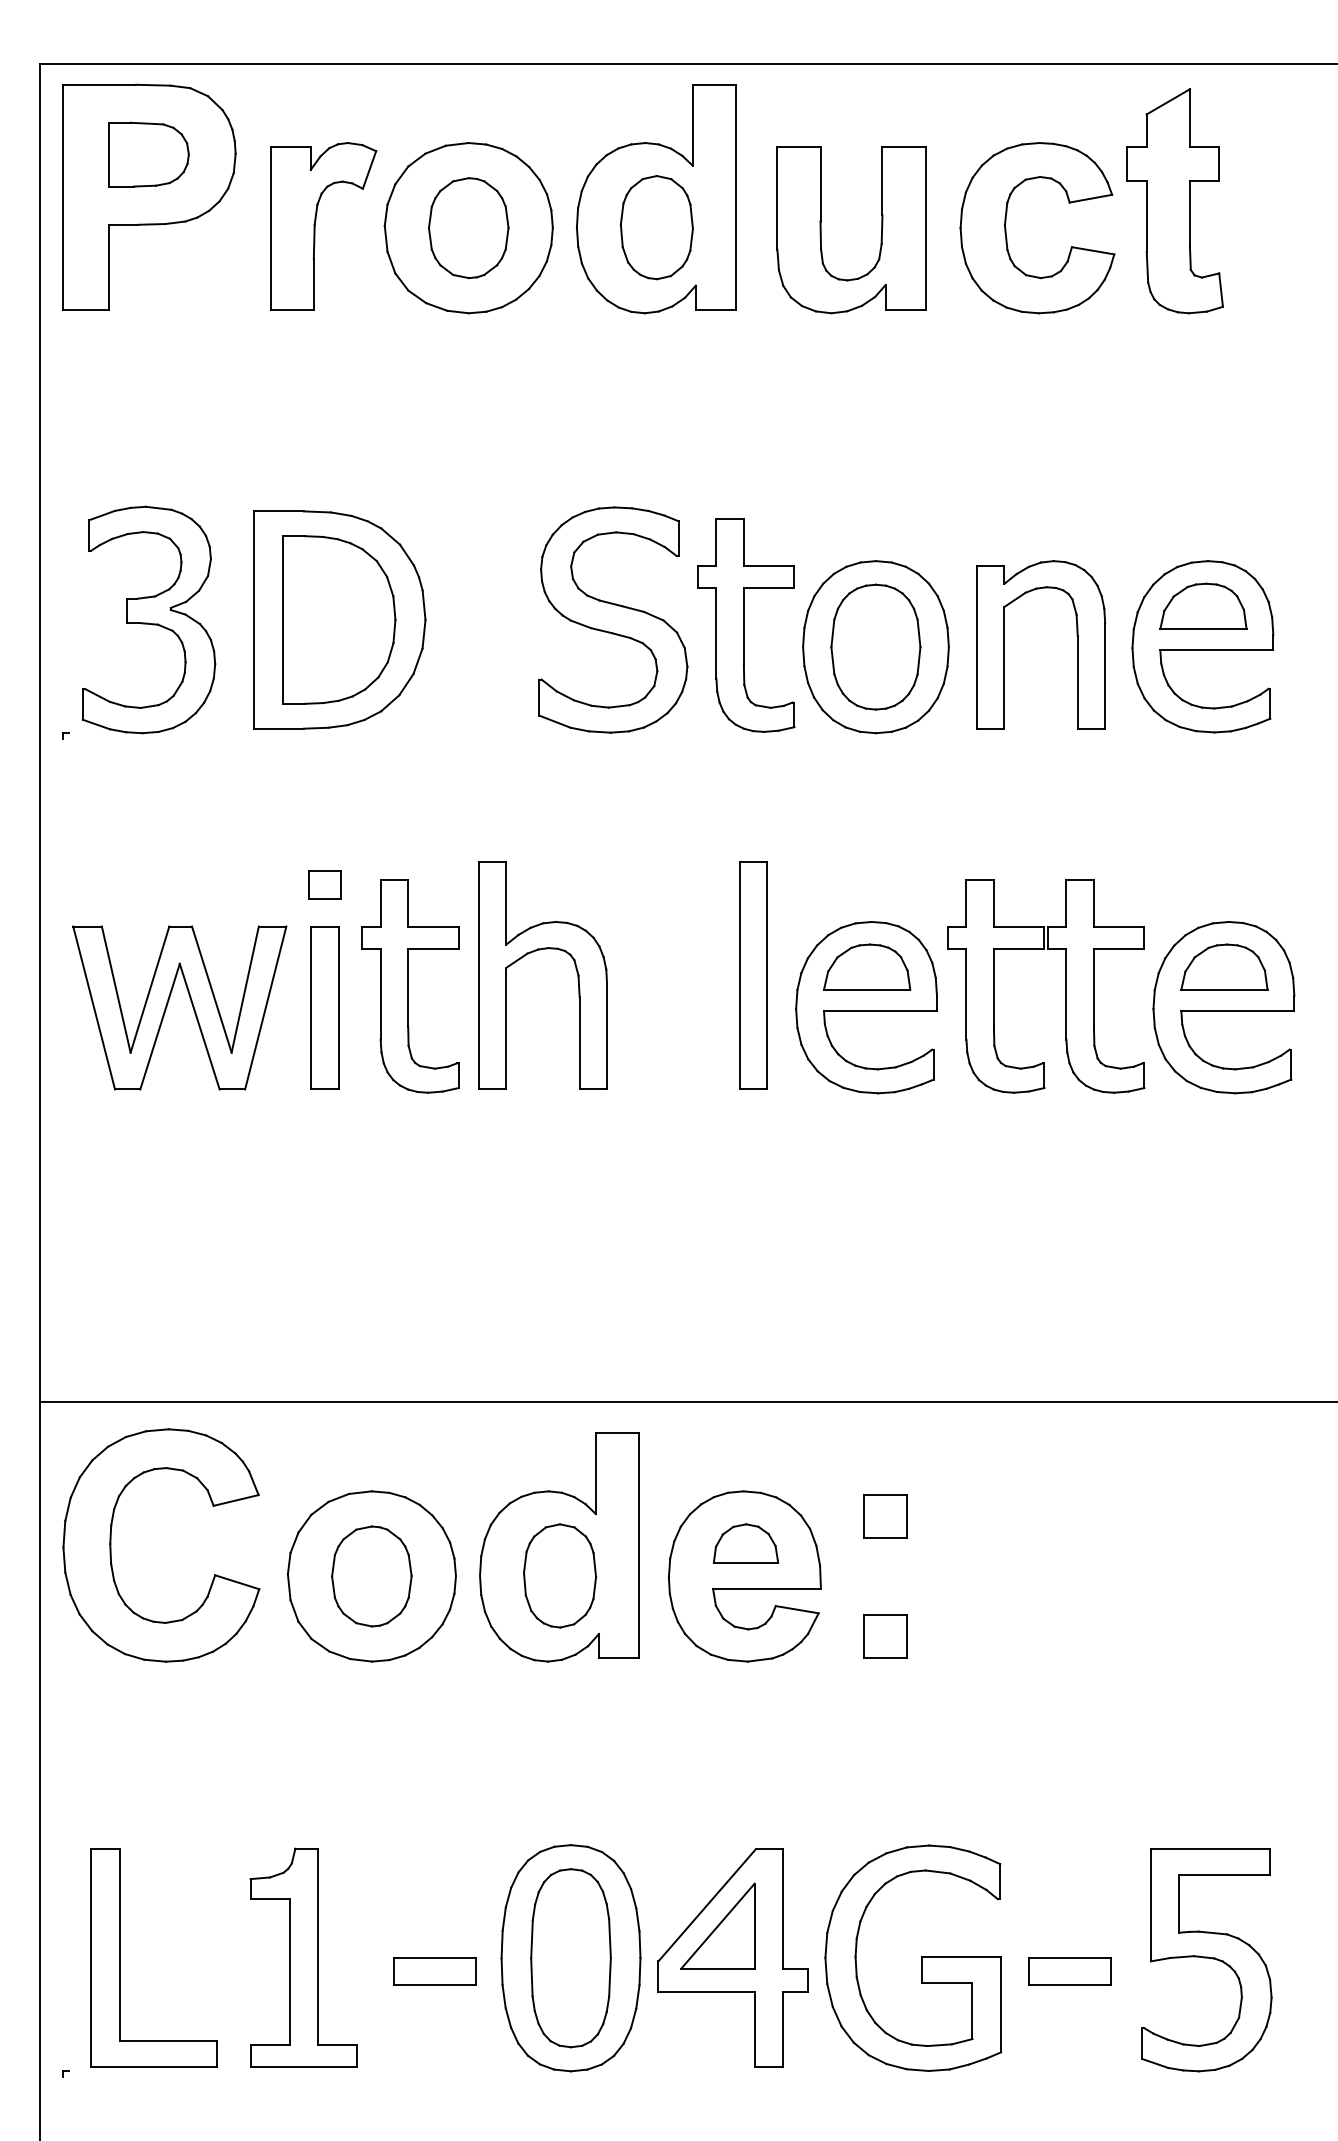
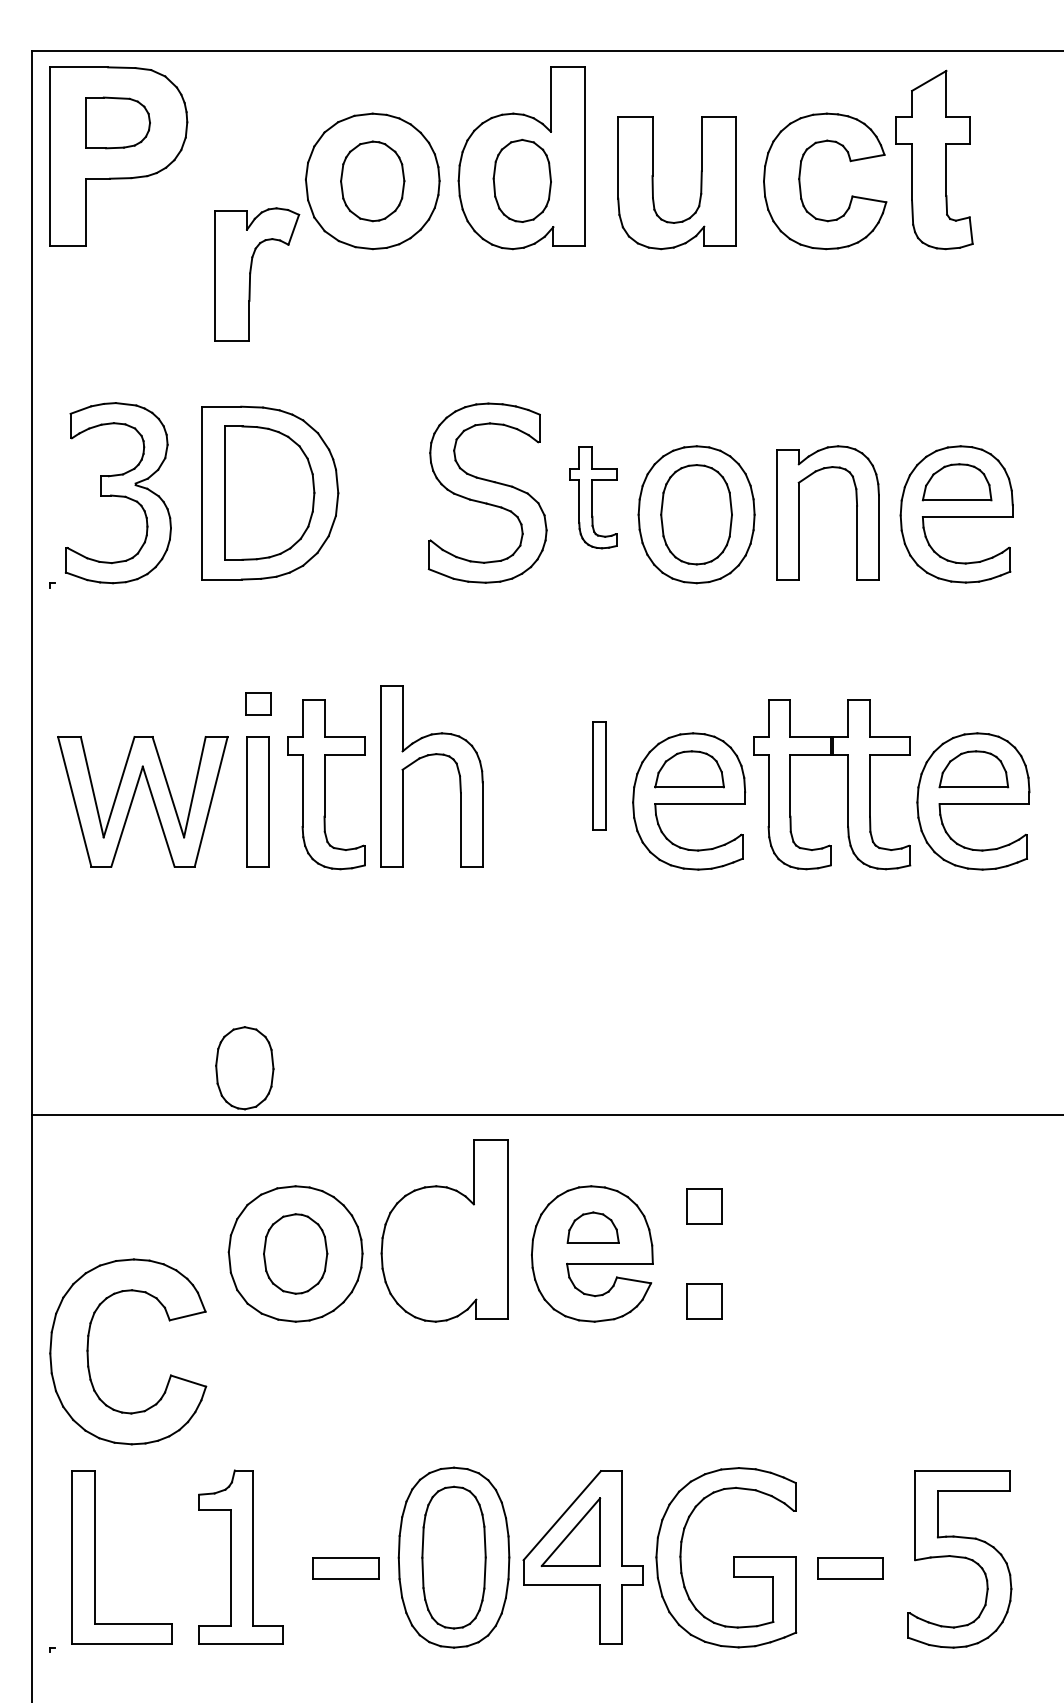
part: (315, 226) -> (250, 274), moved
part: (746, 625) -> (593, 497), size x0.6
part: (753, 975) -> (599, 775), size x0.6
part: (111, 1545) -> (88, 1351), moved
part: (559, 1575) -> (244, 1067), moved

